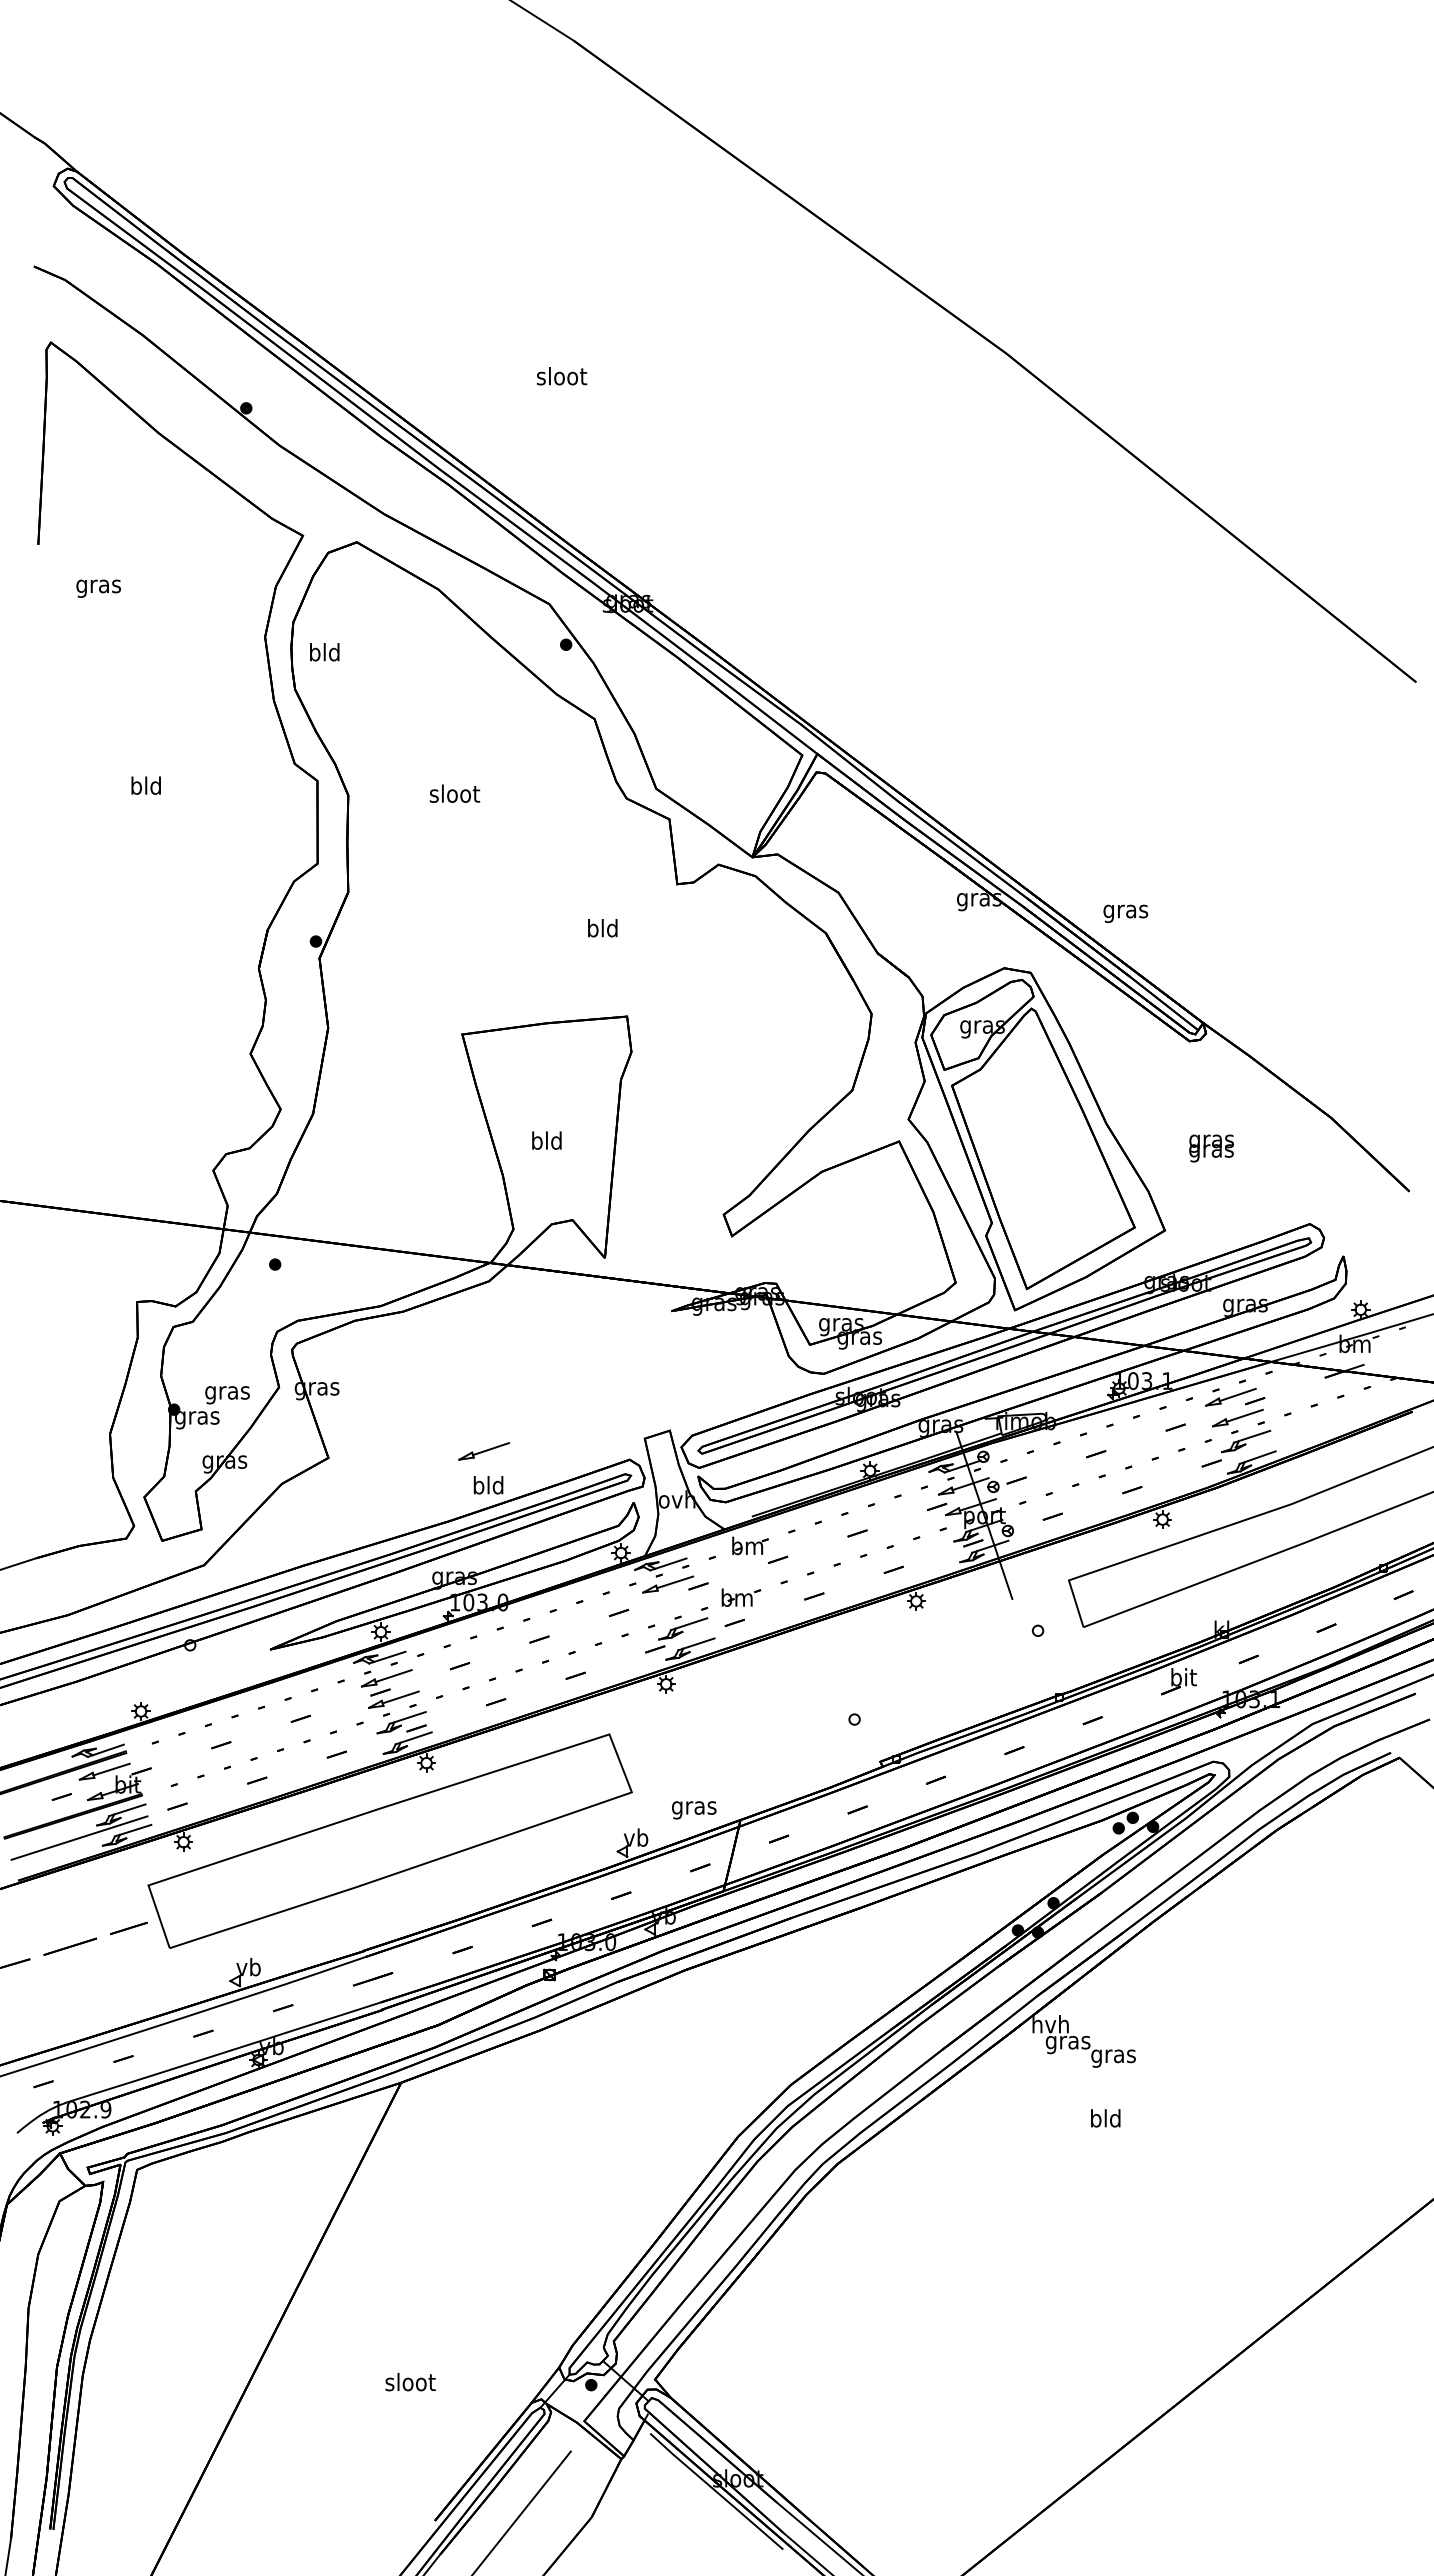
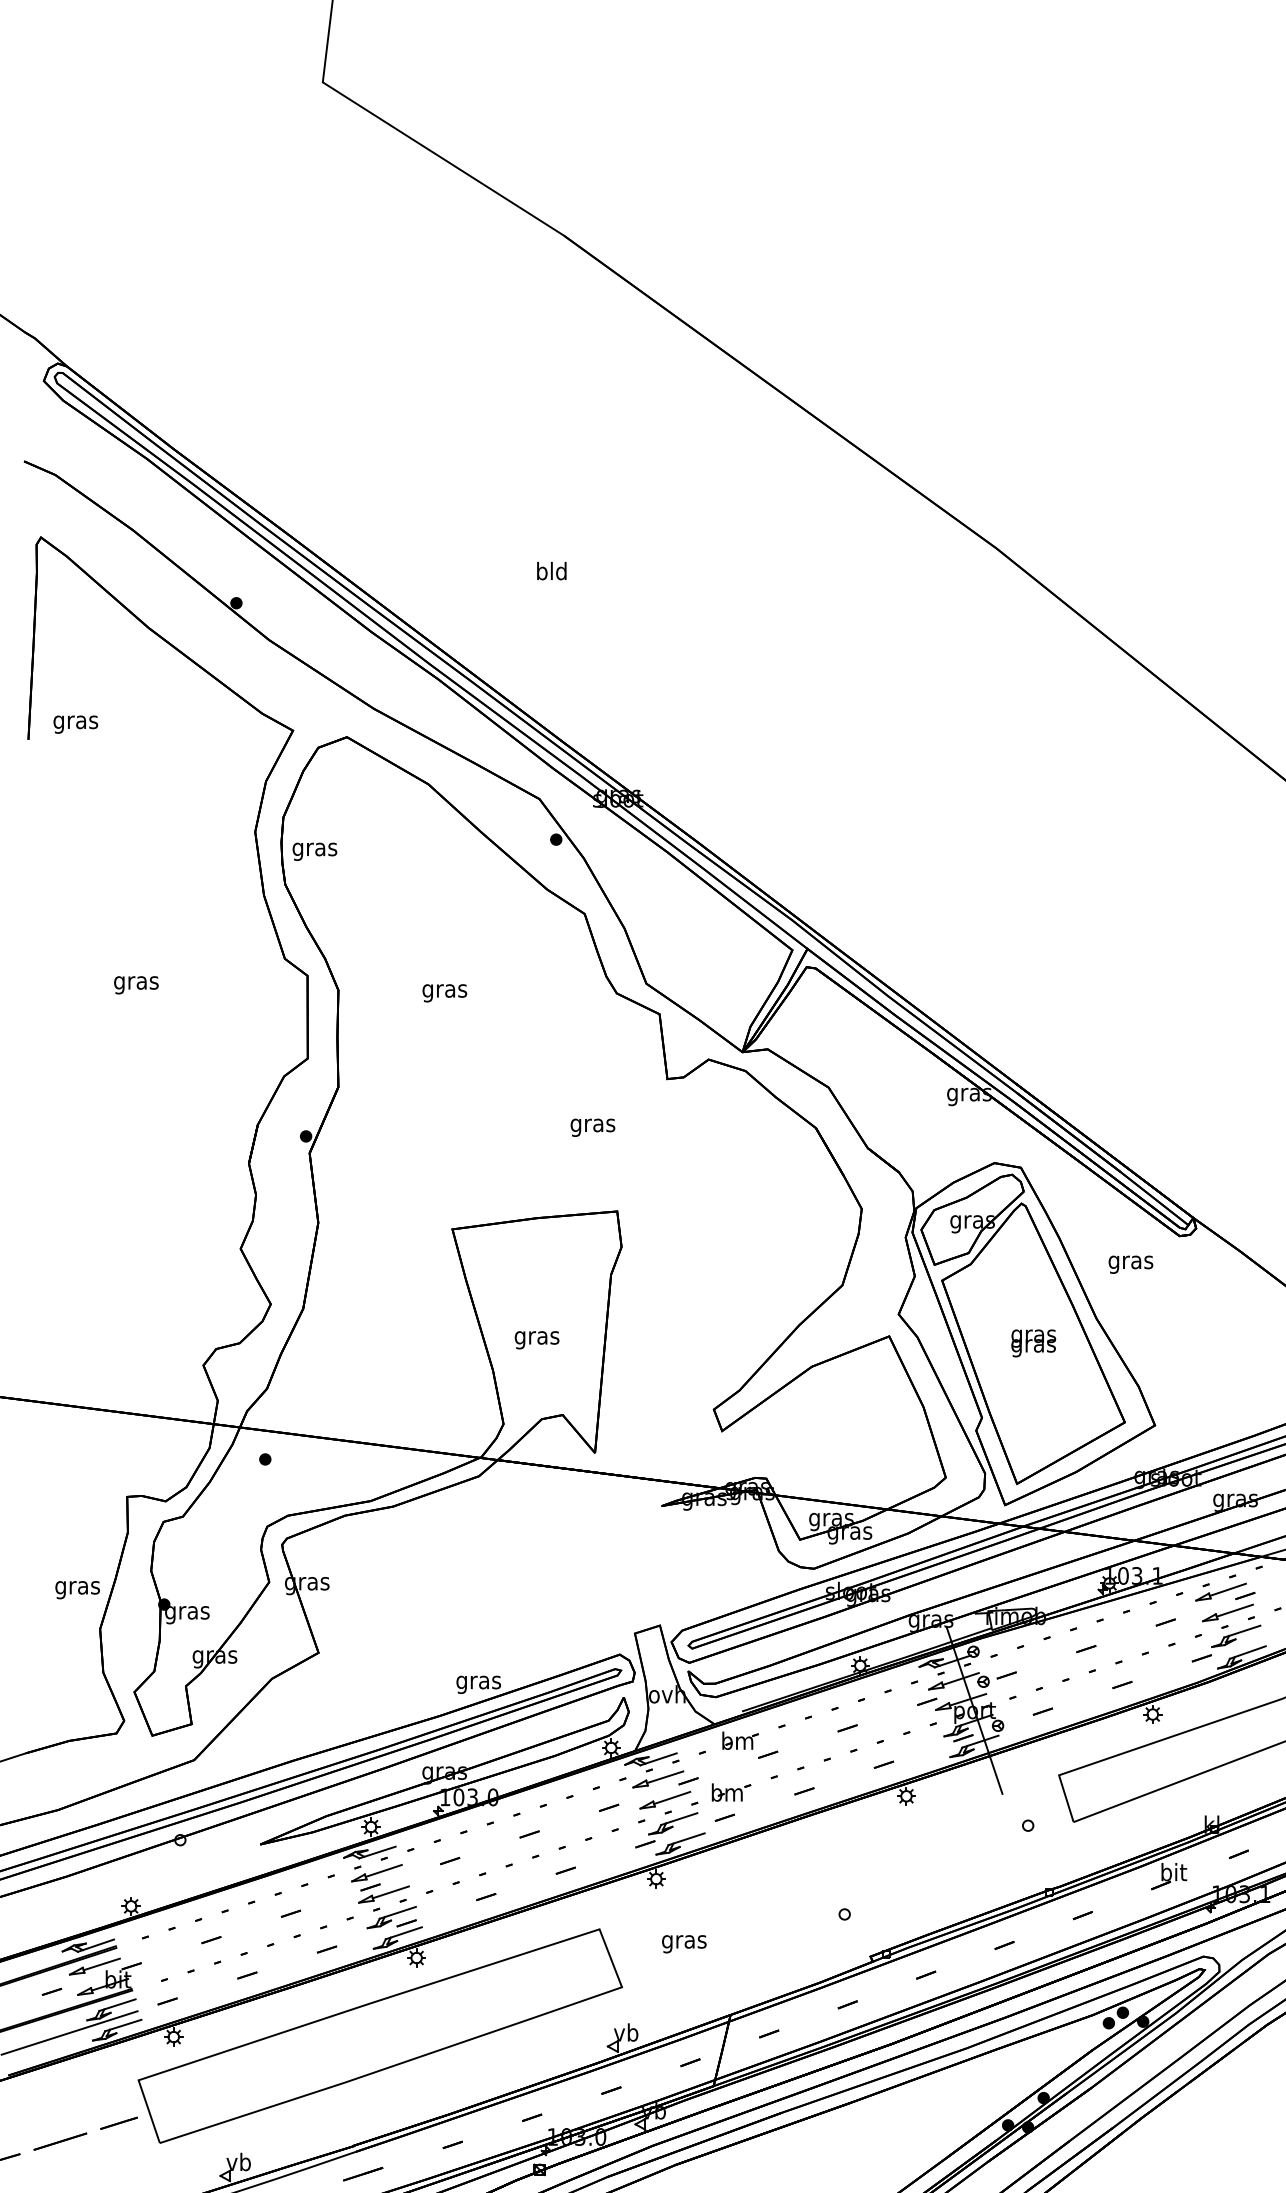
text: (561, 376) -> (551, 571), sloot -> bld
text: (98, 588) -> (75, 724), moved
text: (324, 654) -> (314, 849), bld -> gras
text: (146, 787) -> (136, 982), bld -> gras
text: (454, 795) -> (444, 990), sloot -> gras
text: (1125, 913) -> (1130, 1264), moved
text: (602, 930) -> (592, 1125), bld -> gras
text: (546, 1142) -> (536, 1337), bld -> gras
text: (1211, 1148) -> (1033, 1343), moved
text: (227, 1395) -> (77, 1590), moved
part: (483, 1451) -> (664, 1800), moved
text: (488, 1487) -> (478, 1682), bld -> gras
text: (694, 1810) -> (684, 1944), moved

